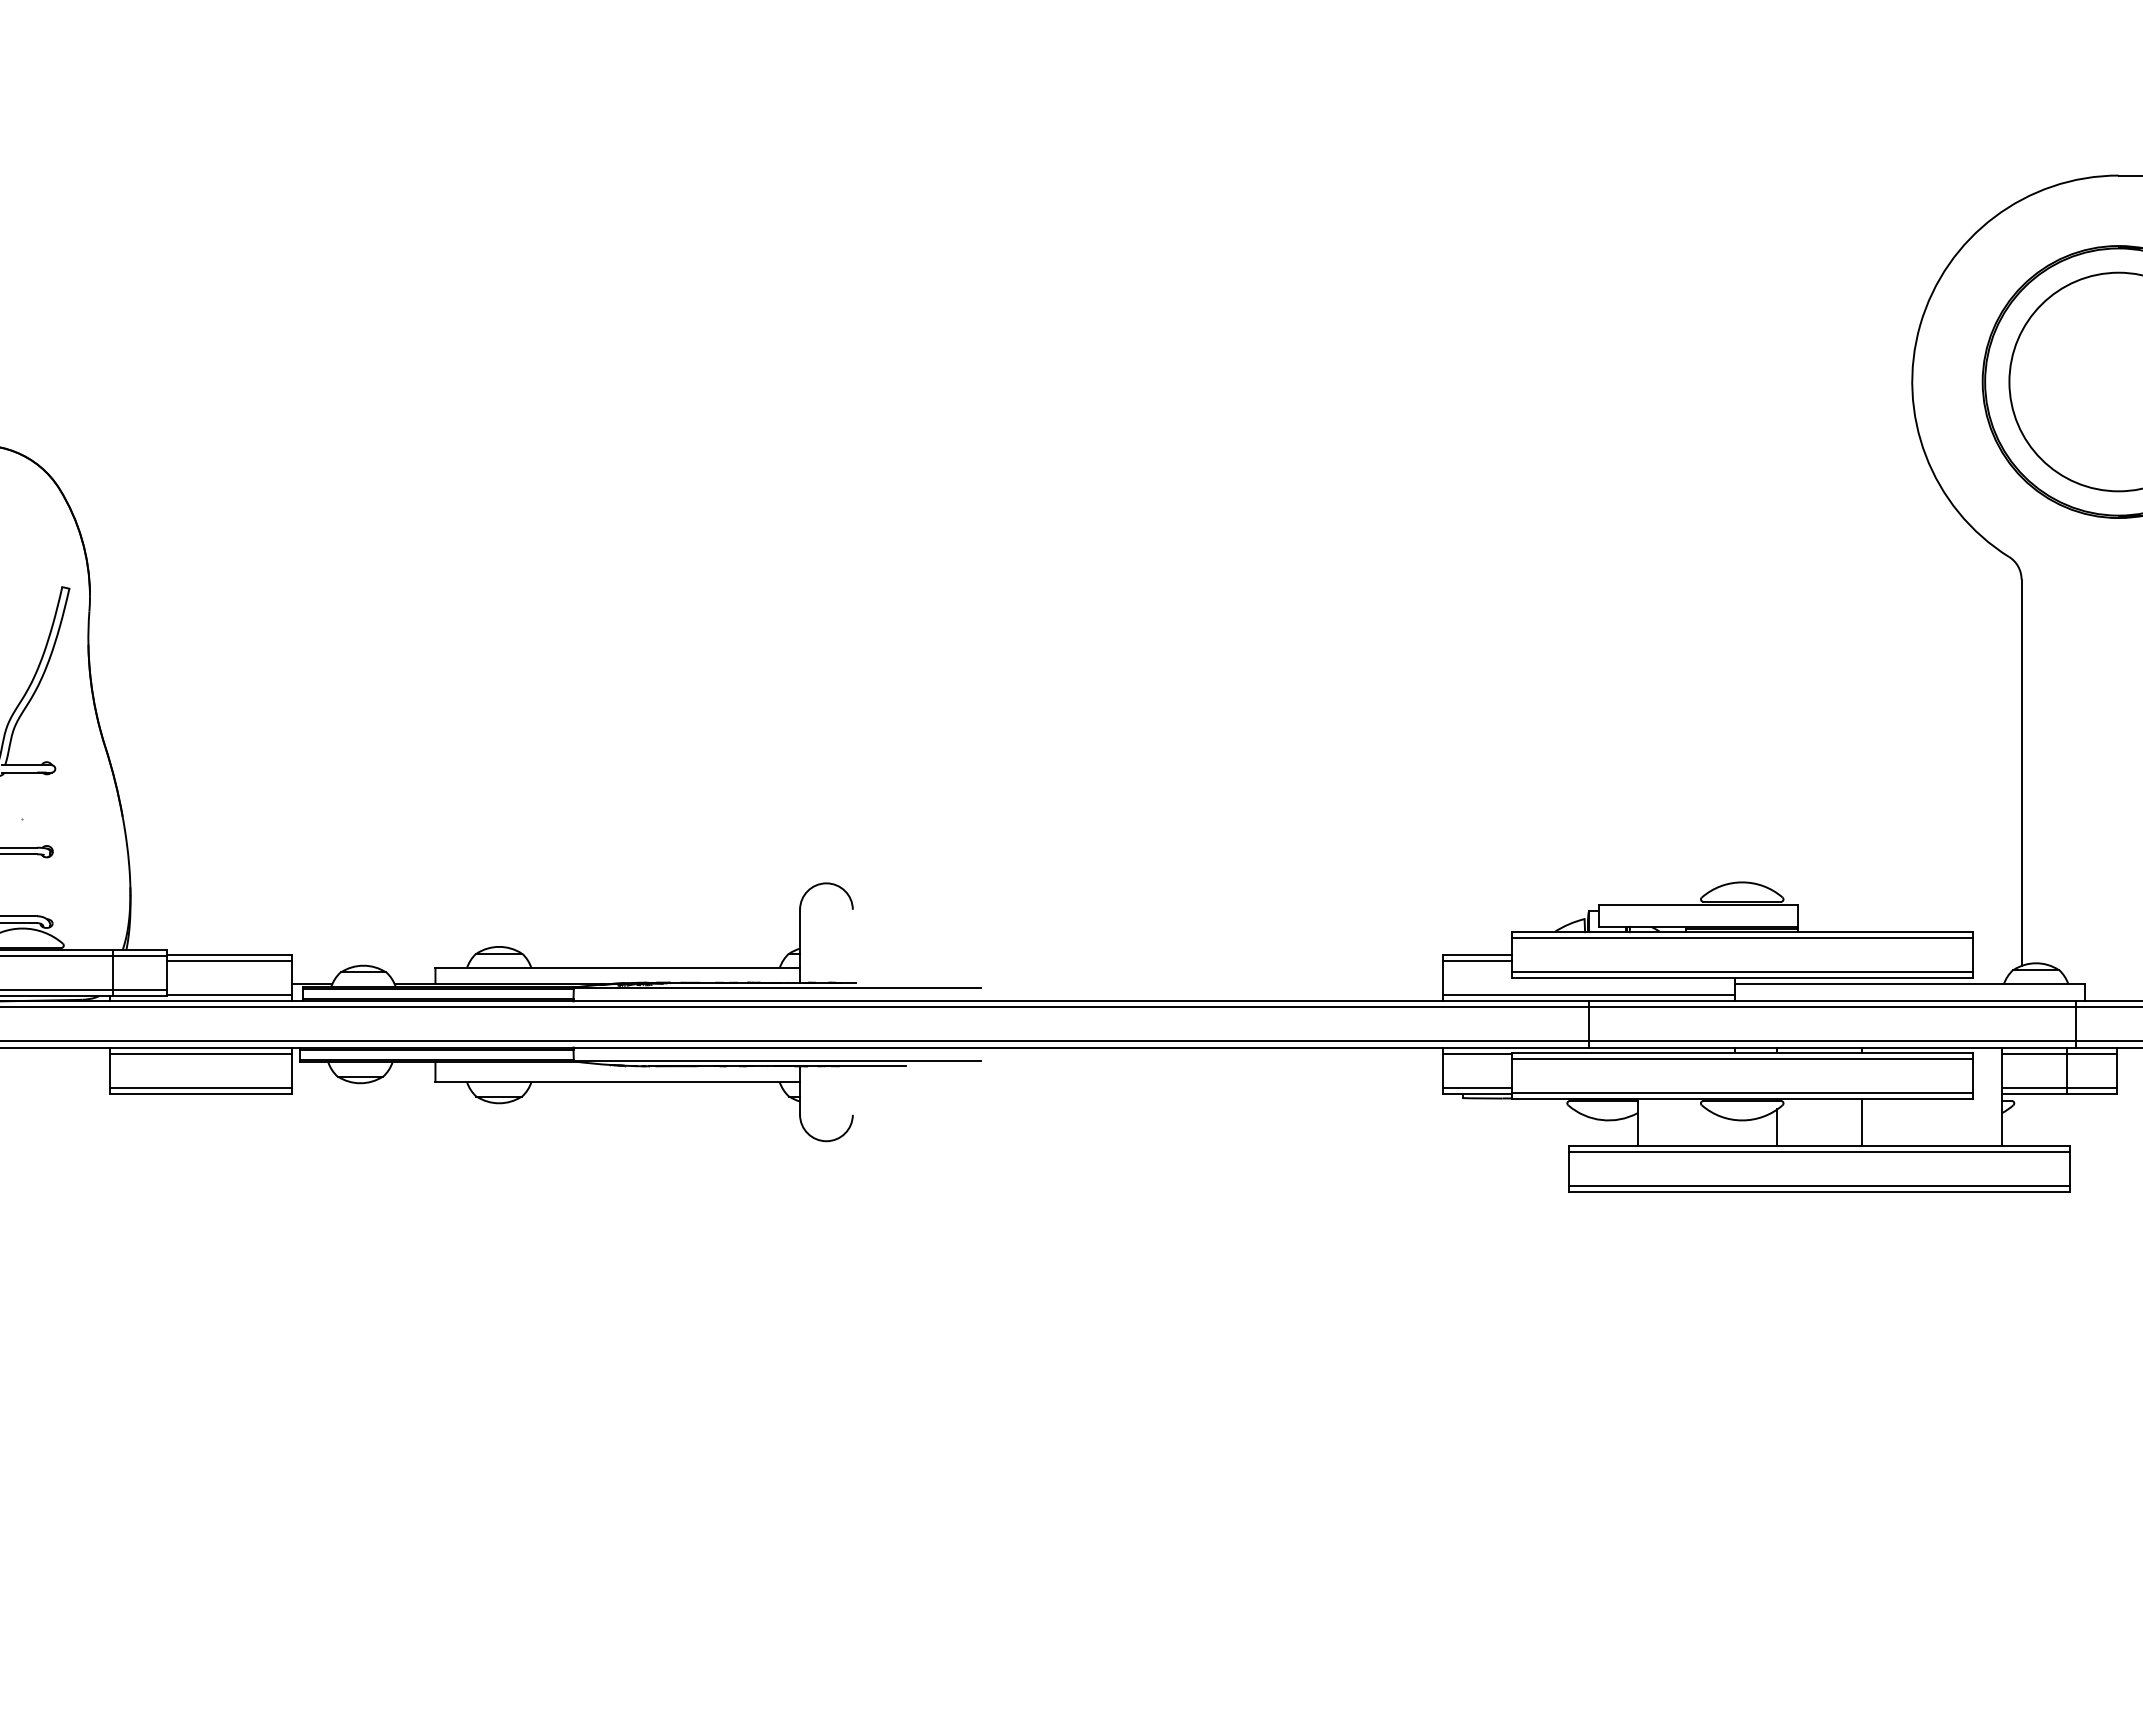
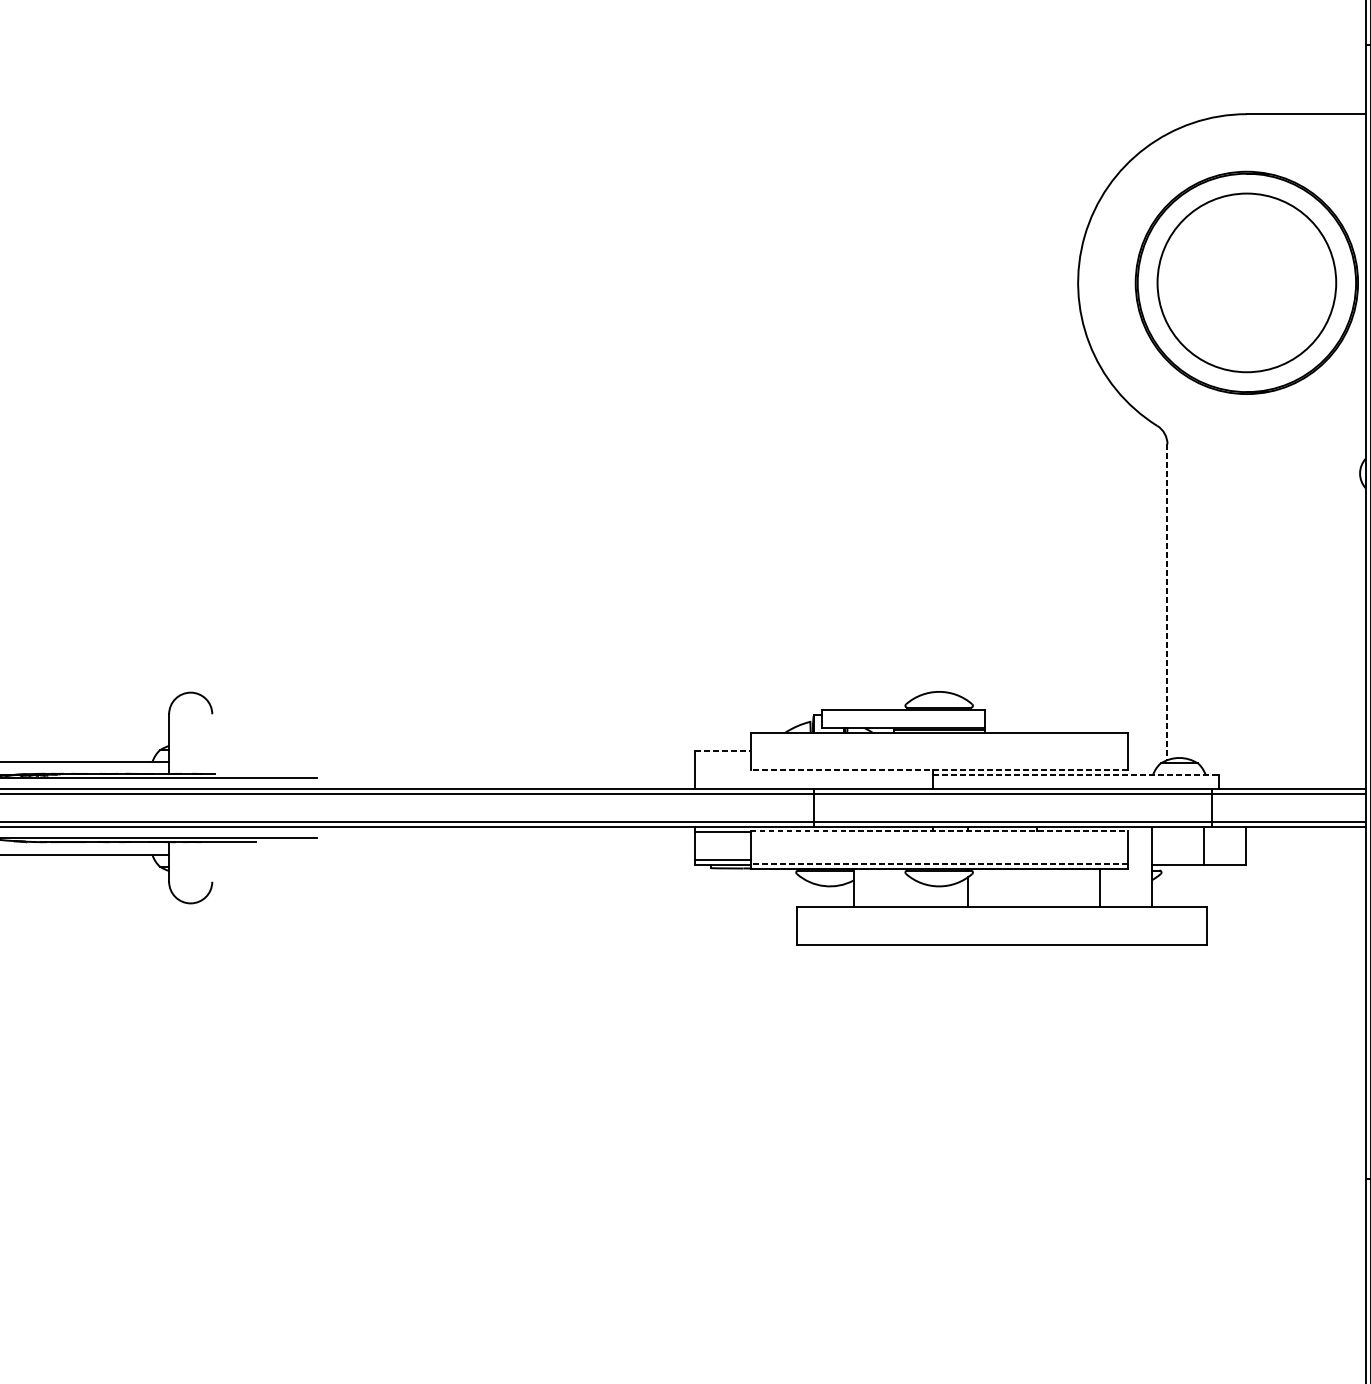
line: (2021, 773) -> (1167, 602), solid -> dashed
line: (1741, 938) -> (938, 737), removed
line: (1477, 955) -> (722, 751), solid -> dashed
line: (1477, 961) -> (722, 756), removed
line: (1741, 972) -> (938, 765), removed
line: (1742, 978) -> (939, 770), solid -> dashed
line: (1909, 984) -> (1075, 775), solid -> dashed
line: (1588, 995) -> (813, 784), removed
line: (1742, 1052) -> (939, 830), solid -> dashed
line: (2059, 1053) -> (1198, 831), removed
line: (1741, 1058) -> (938, 835), removed
line: (2059, 1087) -> (1198, 859), removed
line: (1742, 1092) -> (939, 863), solid -> dashed
line: (1862, 1122) -> (1100, 888), moved
line: (1819, 1152) -> (1002, 912), removed
line: (1819, 1186) -> (1002, 940), removed

